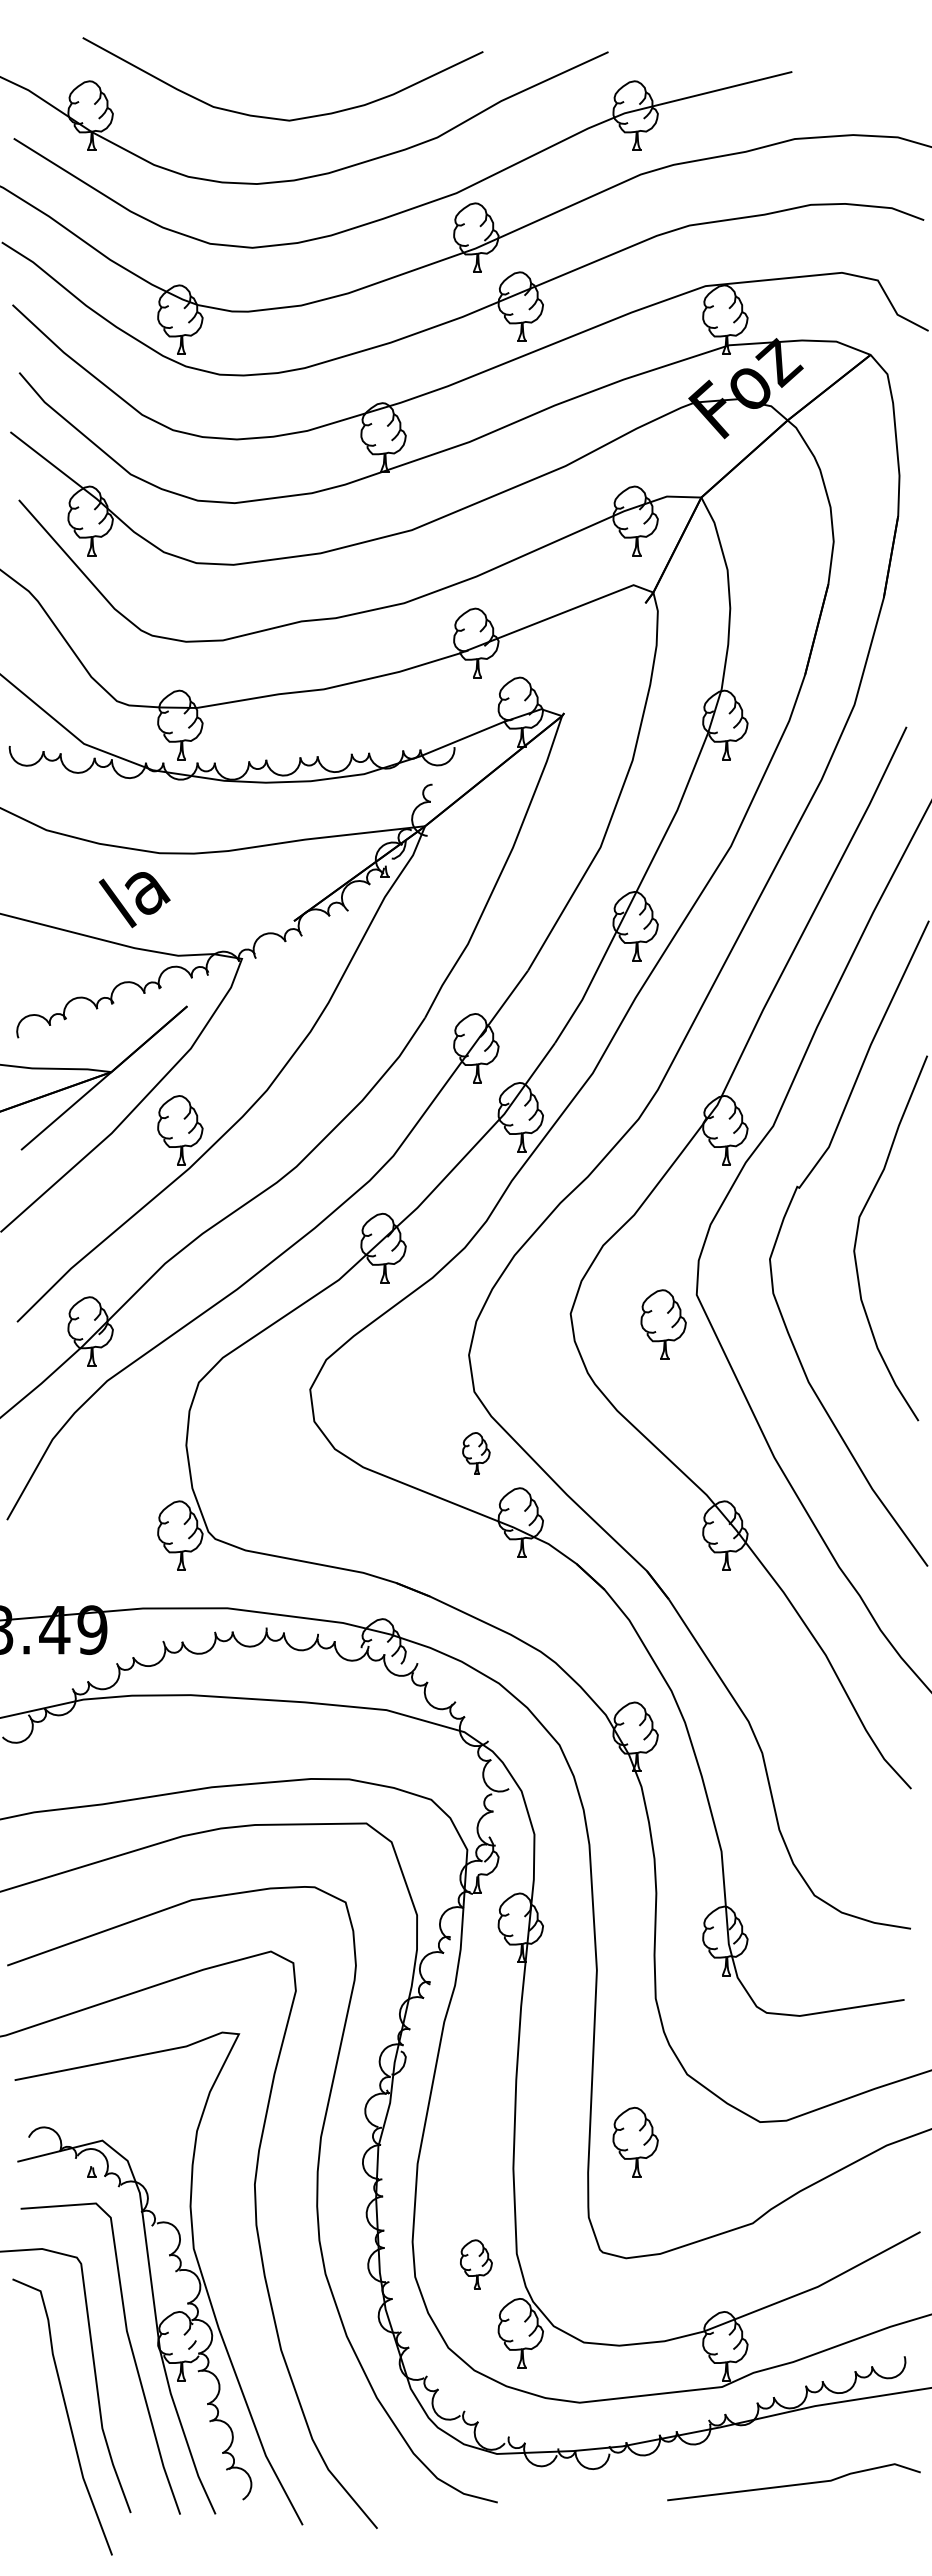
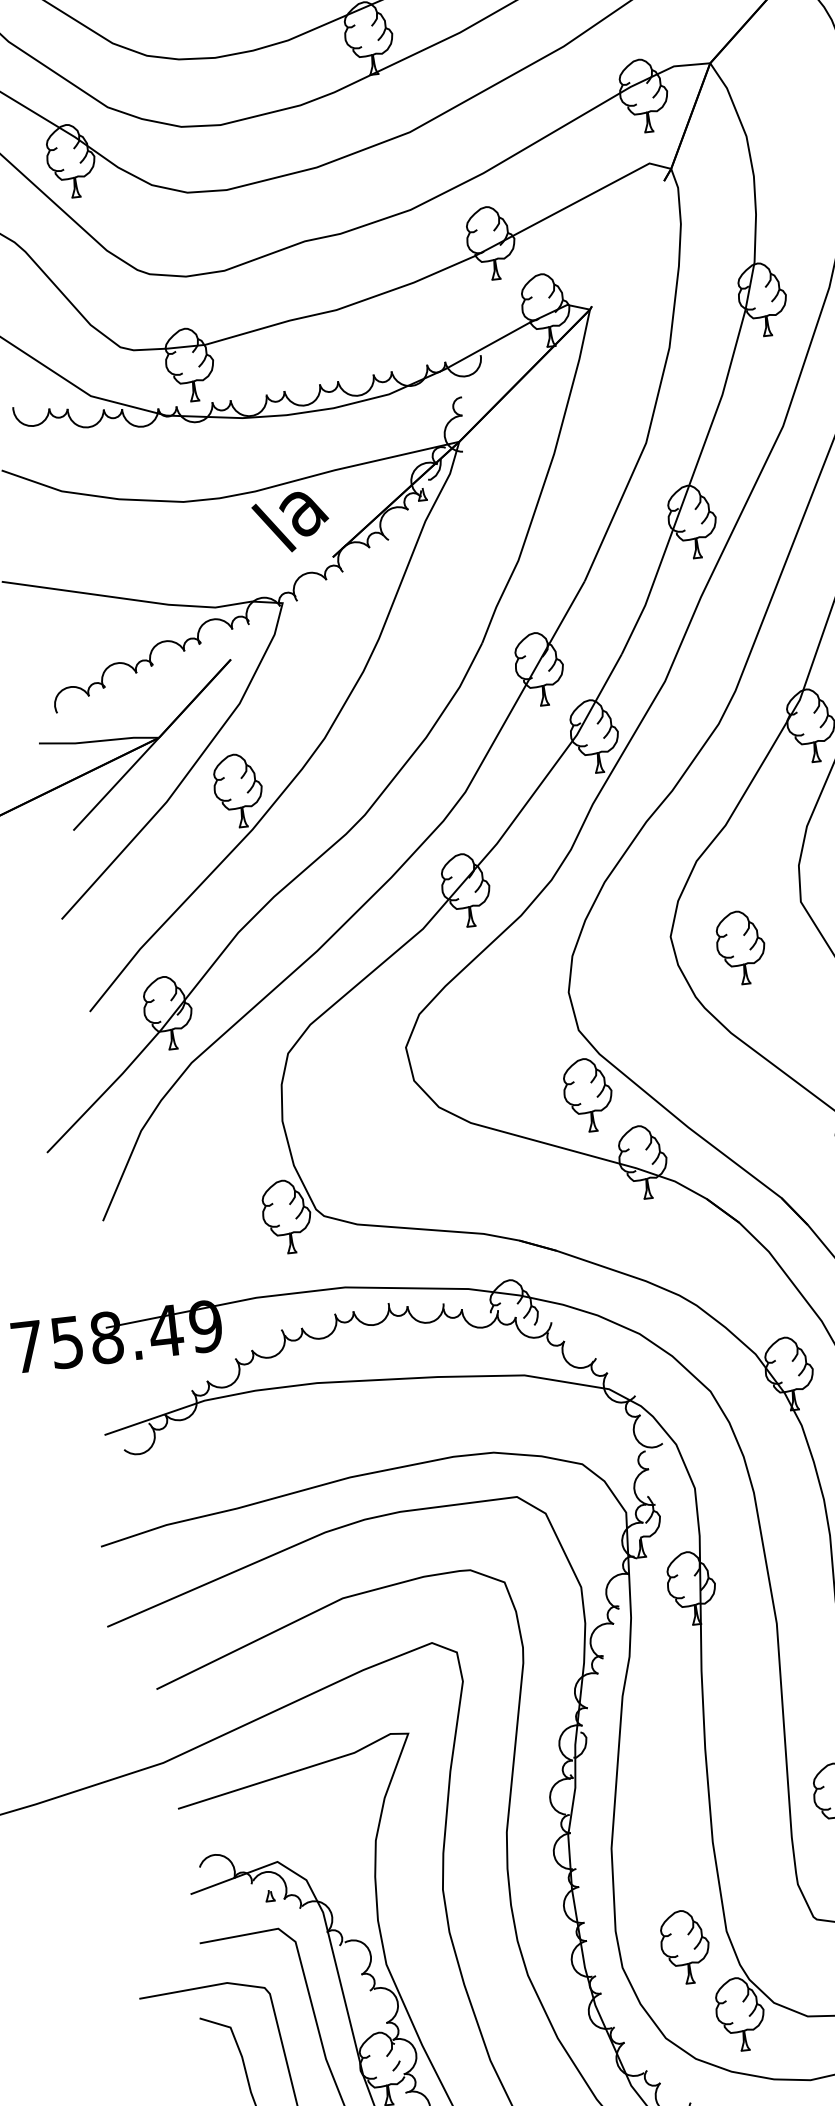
text: (134, 900) -> (291, 523), moved
part: (663, 1324) -> (740, 947), moved
part: (476, 1453) -> (588, 1094), size x1.67
part: (476, 2264) -> (685, 1947), size x1.43

